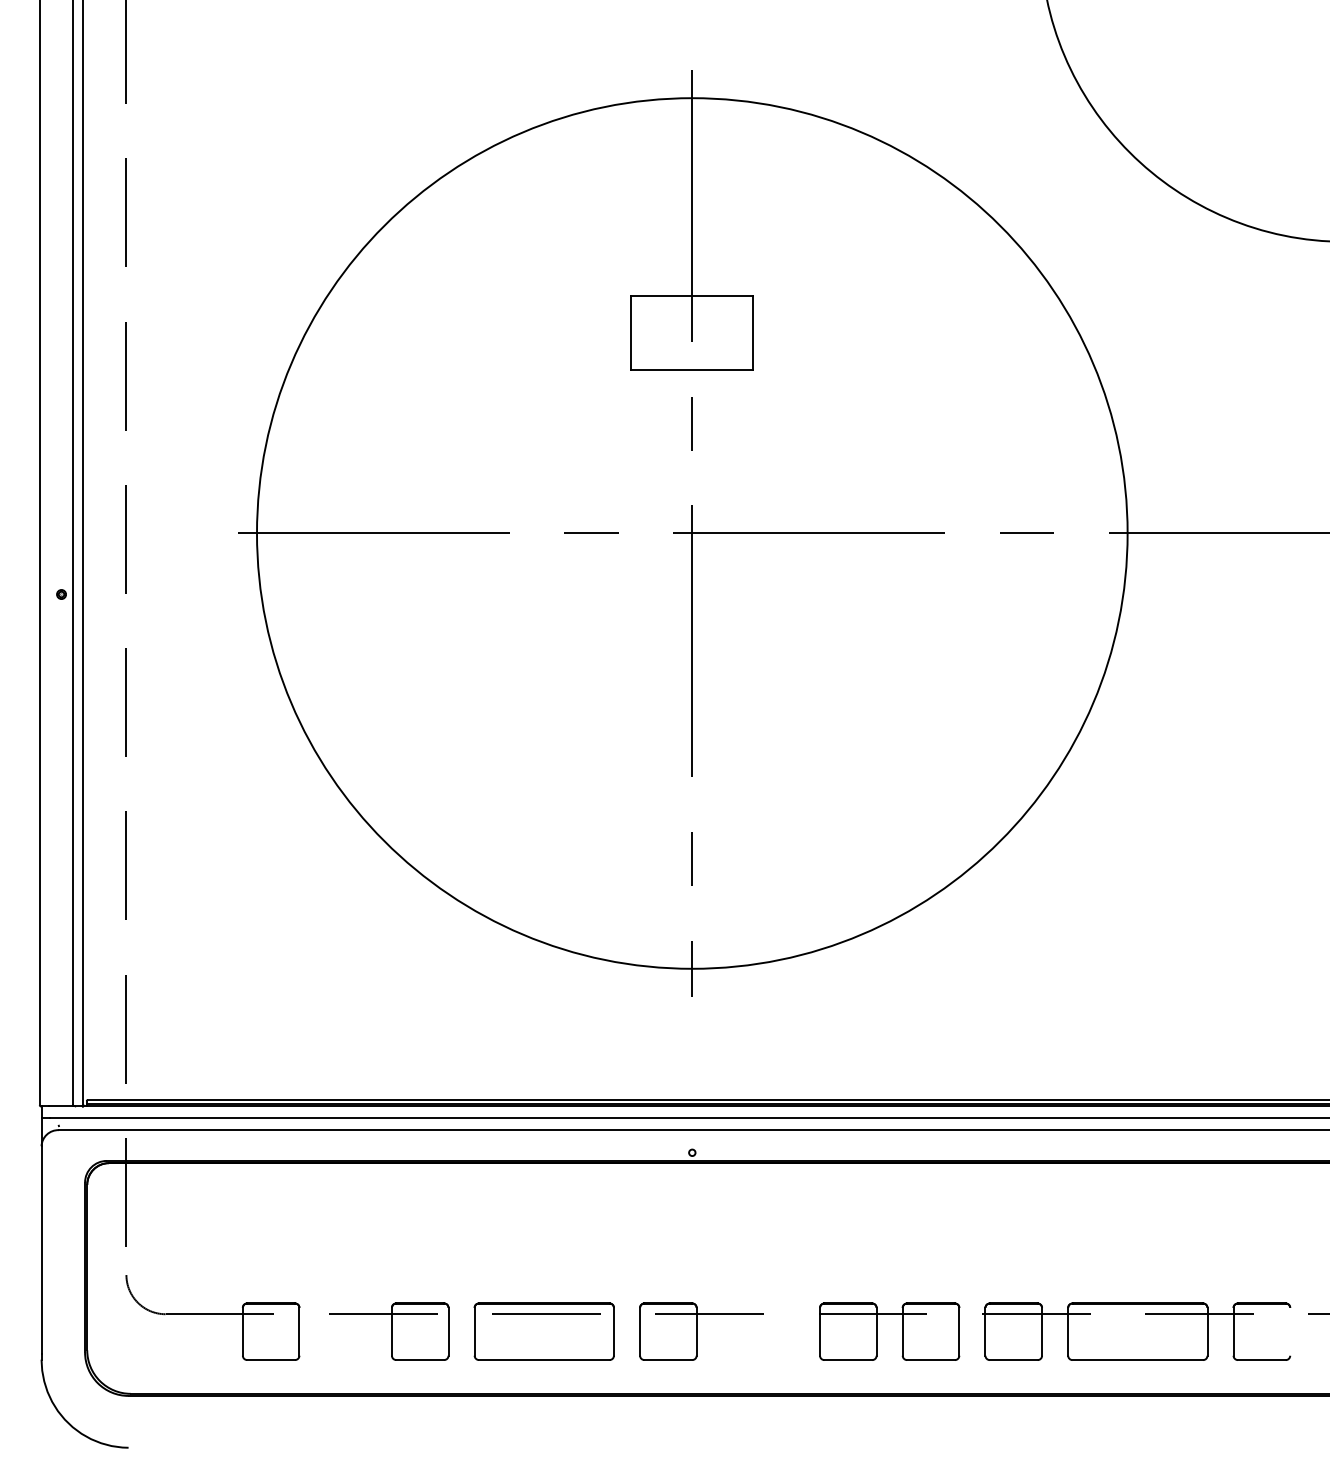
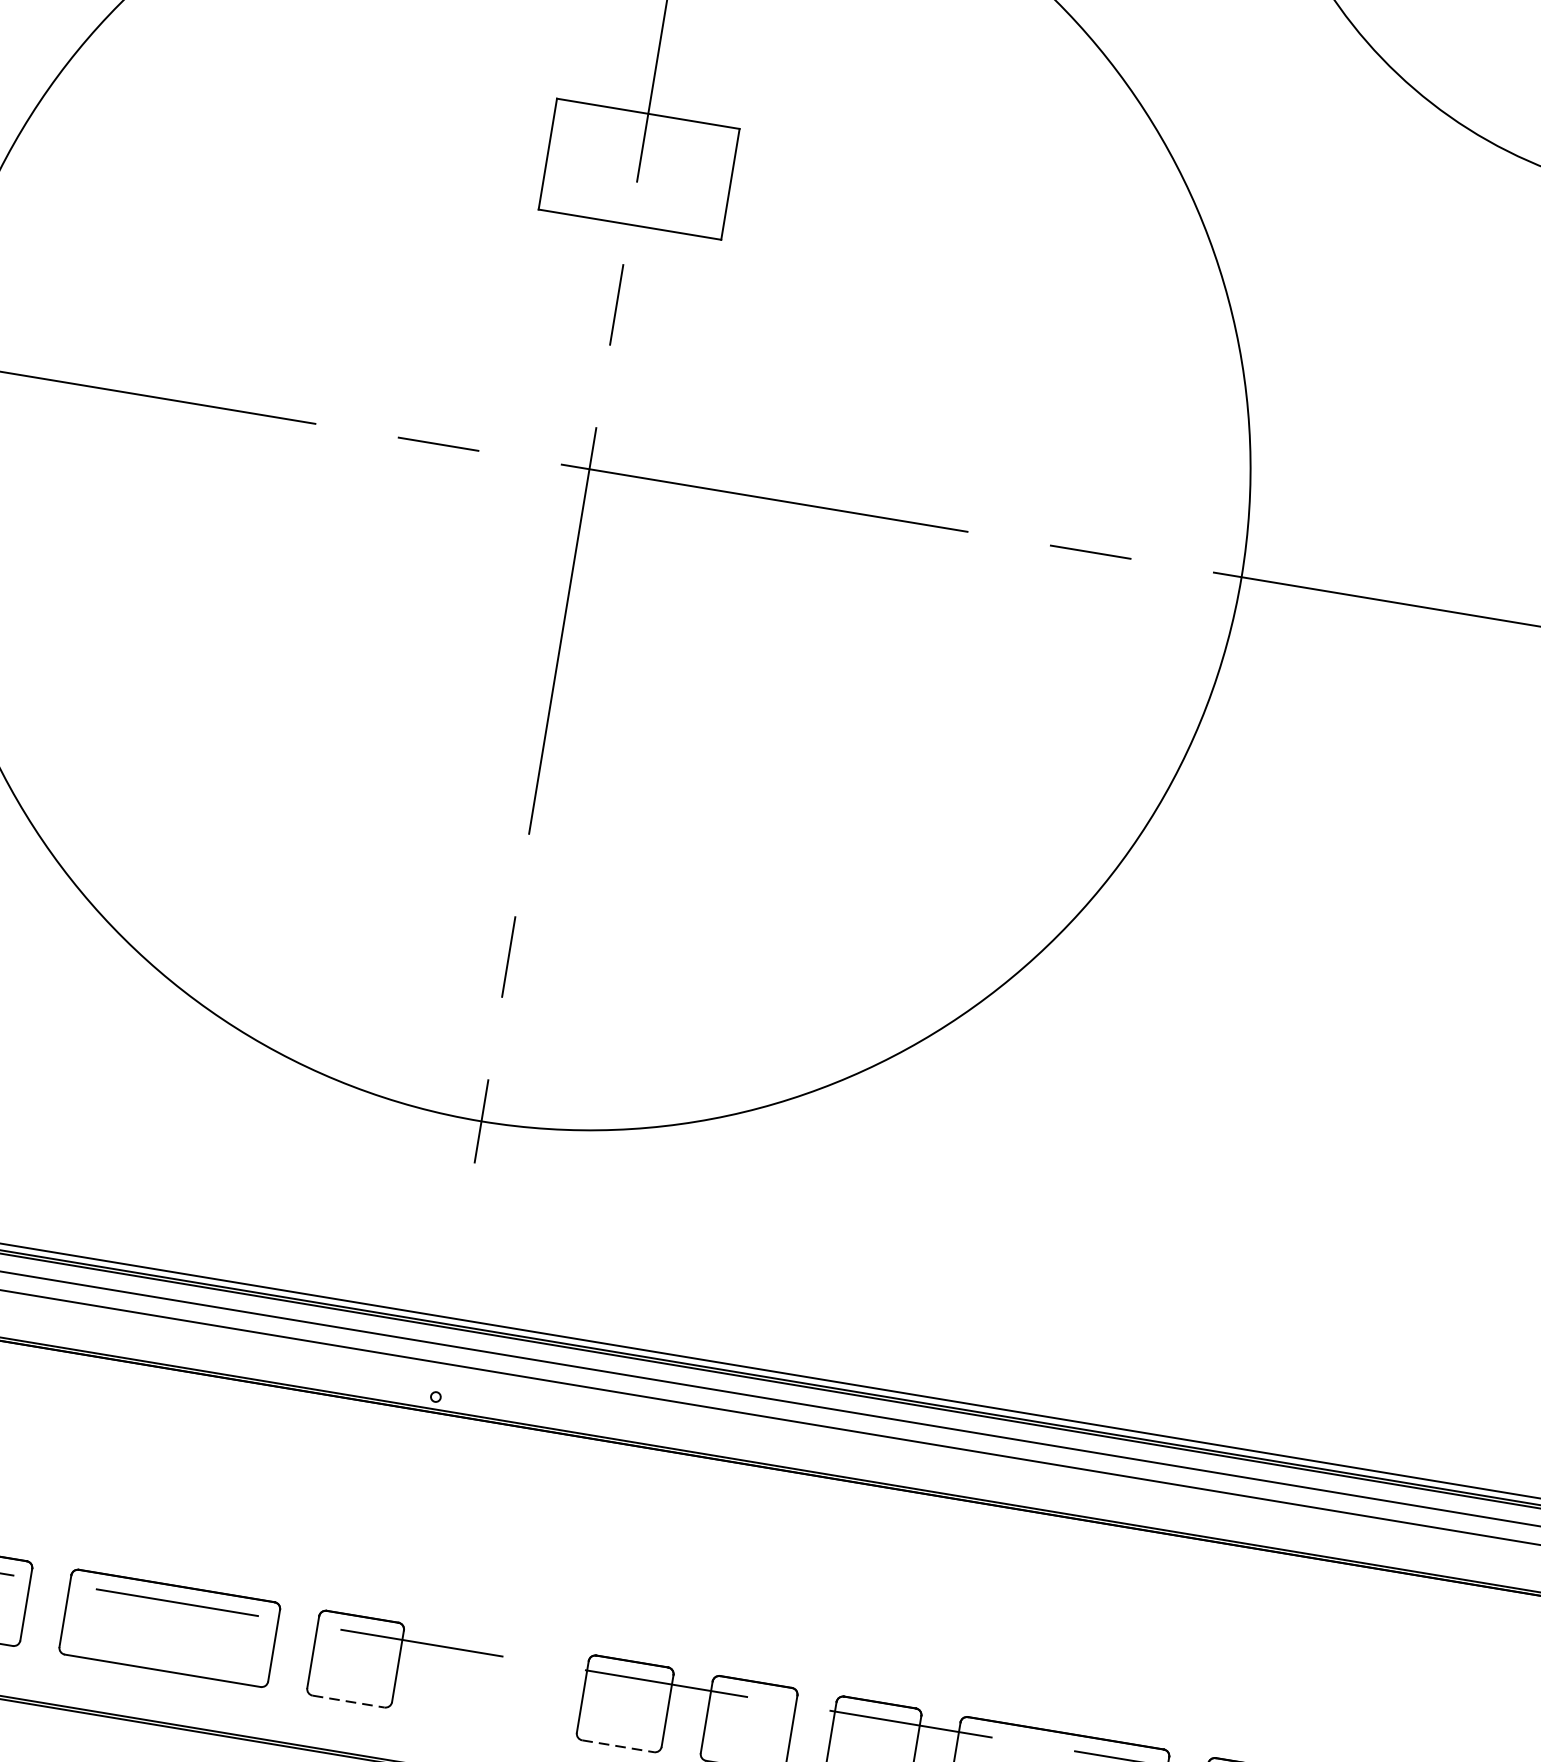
line: (668, 1360) -> (348, 1702), solid -> dashed
line: (848, 1360) -> (618, 1746), solid -> dashed

